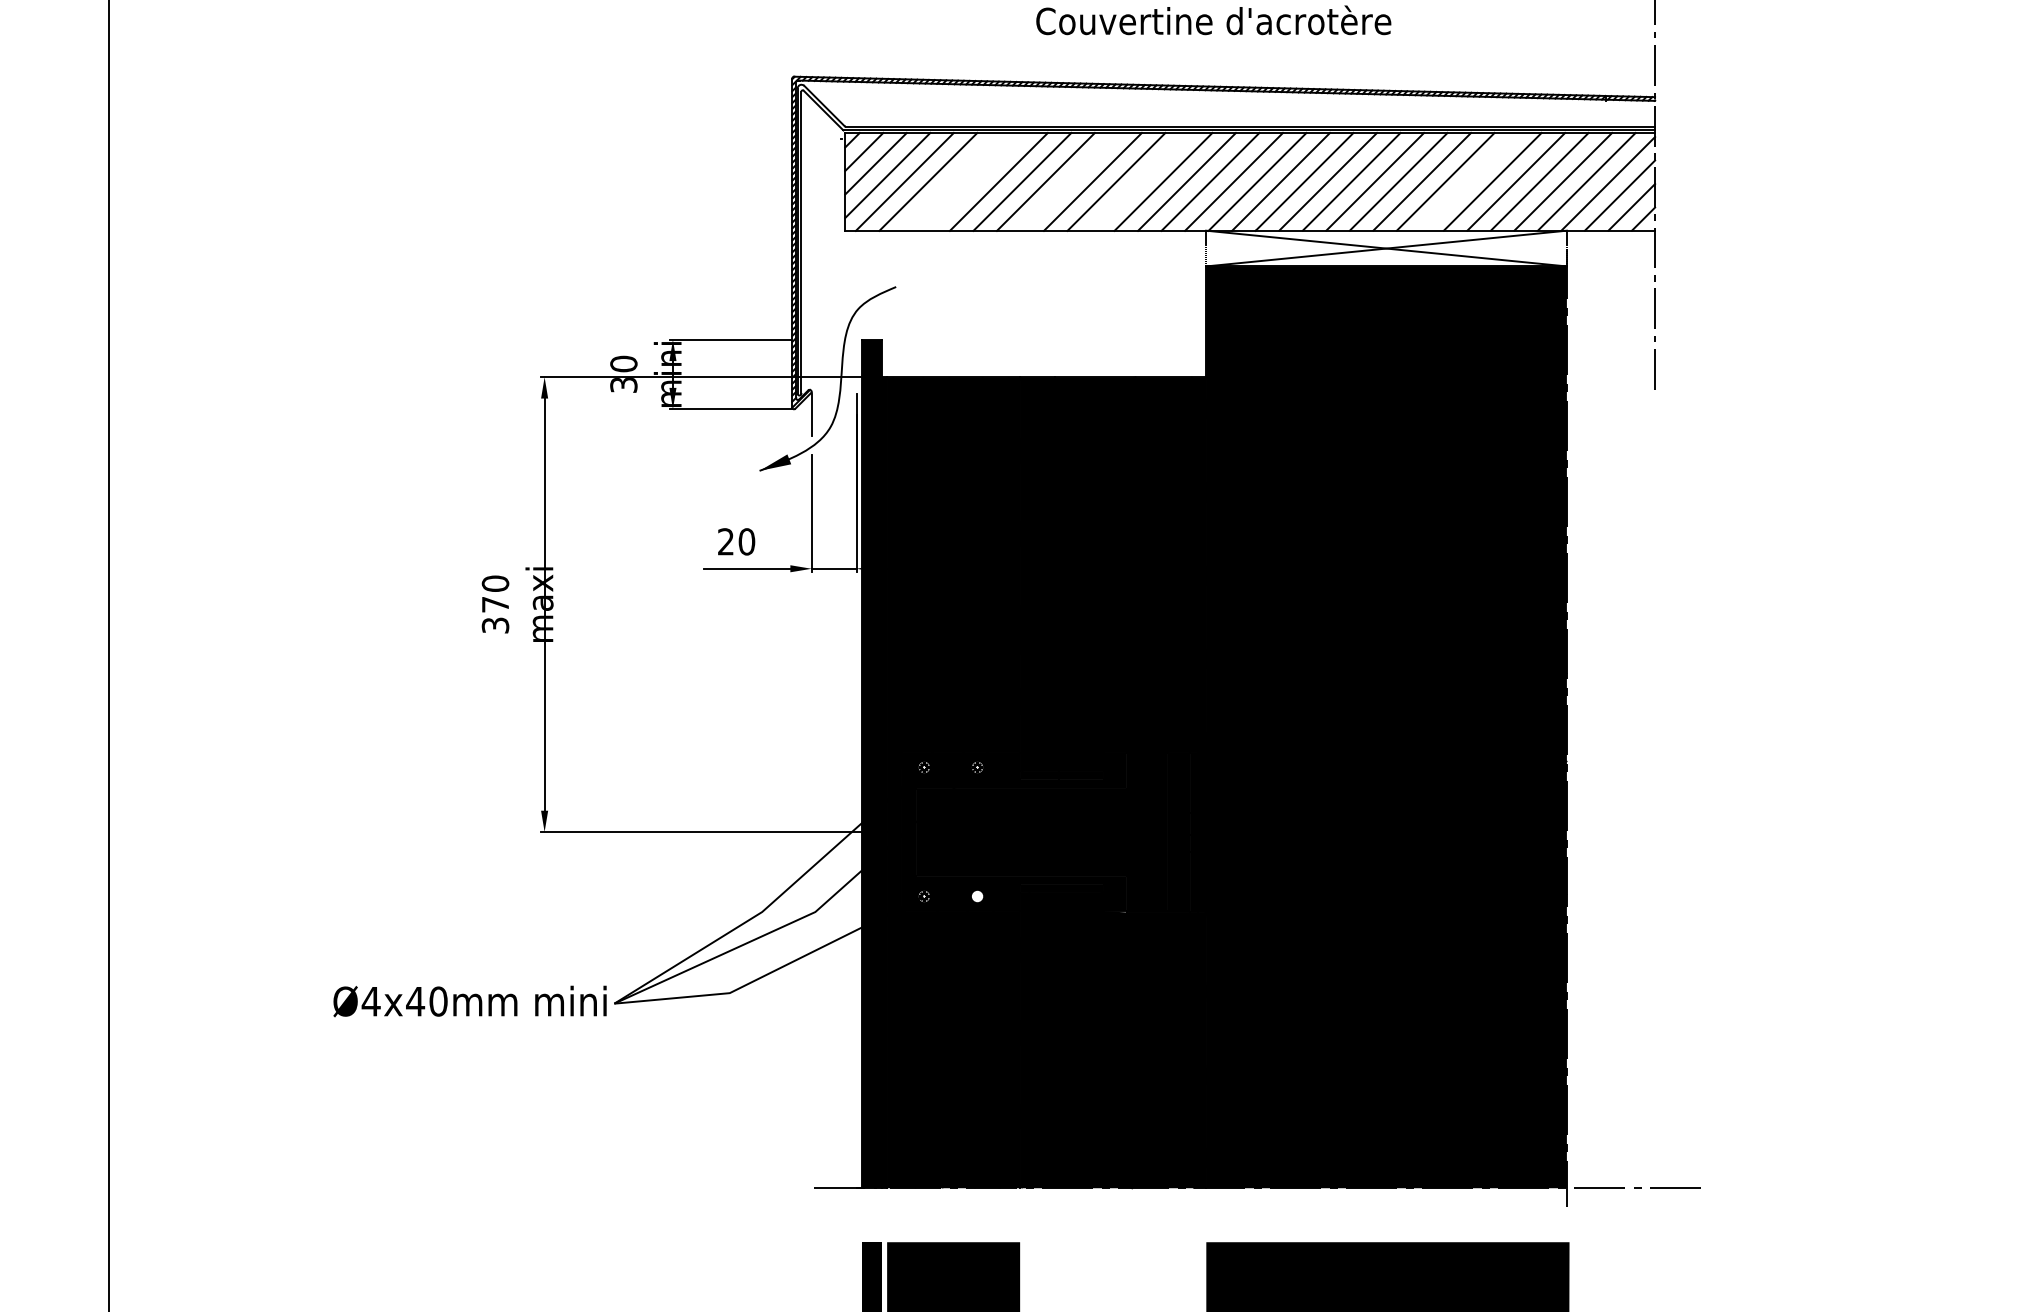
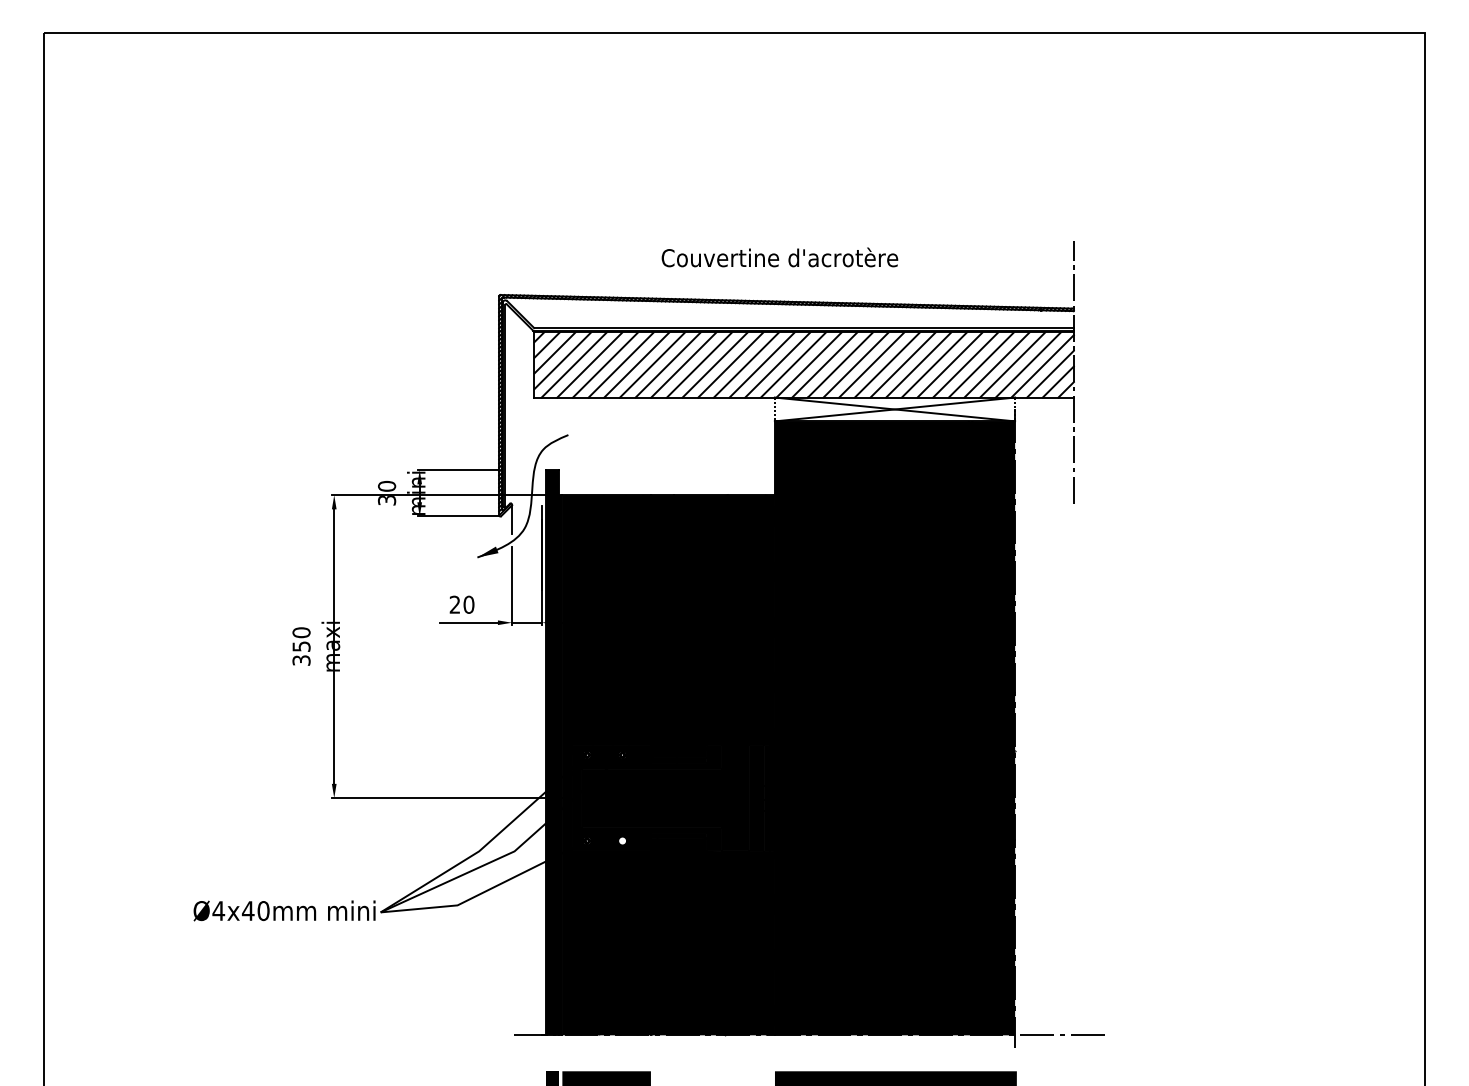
line: (951, 181) -> (605, 364), added
line: (974, 181) -> (620, 364), added
line: (1068, 181) -> (683, 364), added
line: (1139, 181) -> (730, 364), added
line: (1468, 181) -> (949, 364), added
text: (495, 604) -> (301, 646), 370 -> 350

